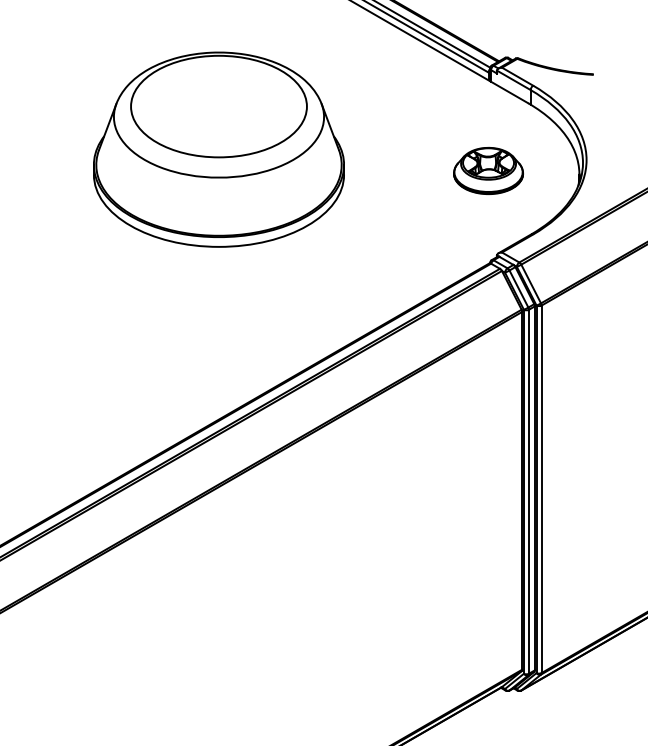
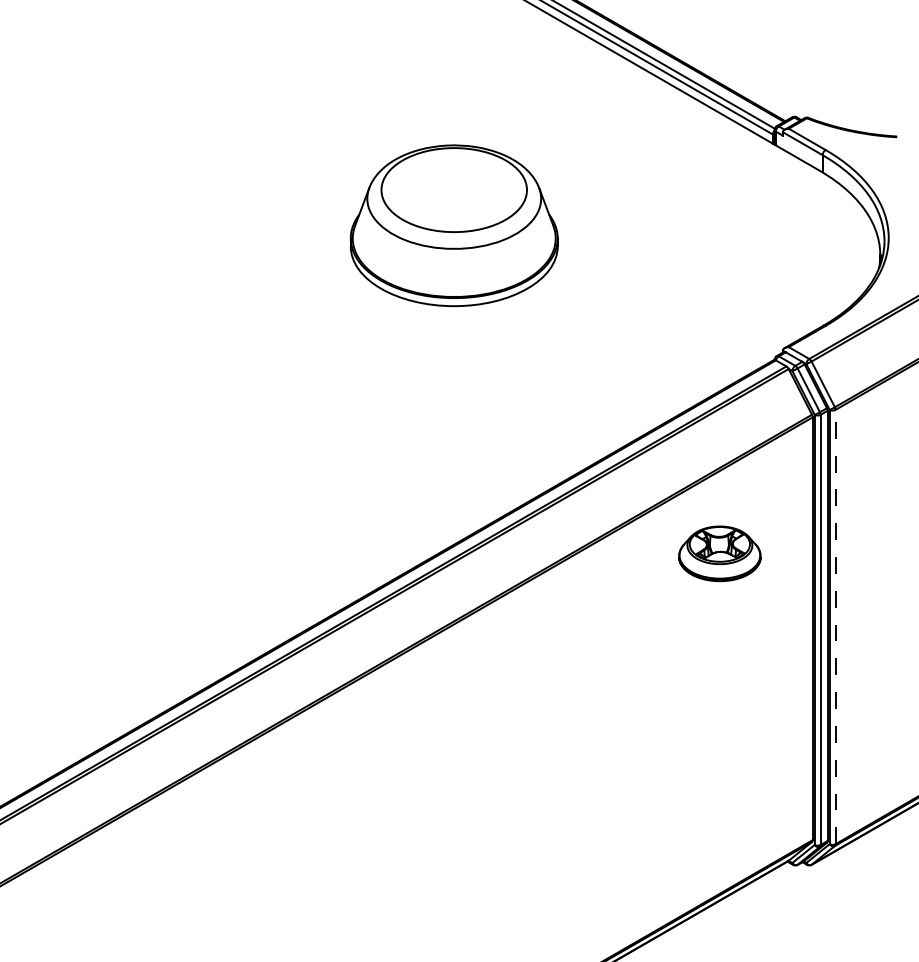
part: (218, 149) -> (453, 225), size x0.7
part: (488, 170) -> (719, 553), moved
line: (541, 488) -> (835, 626), solid -> dashed

